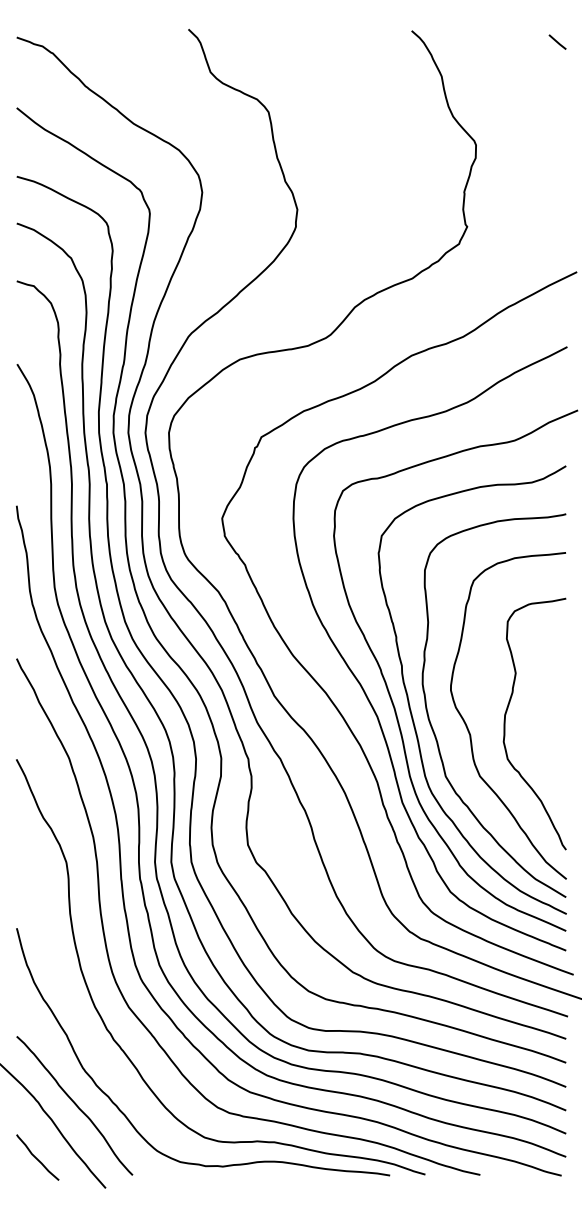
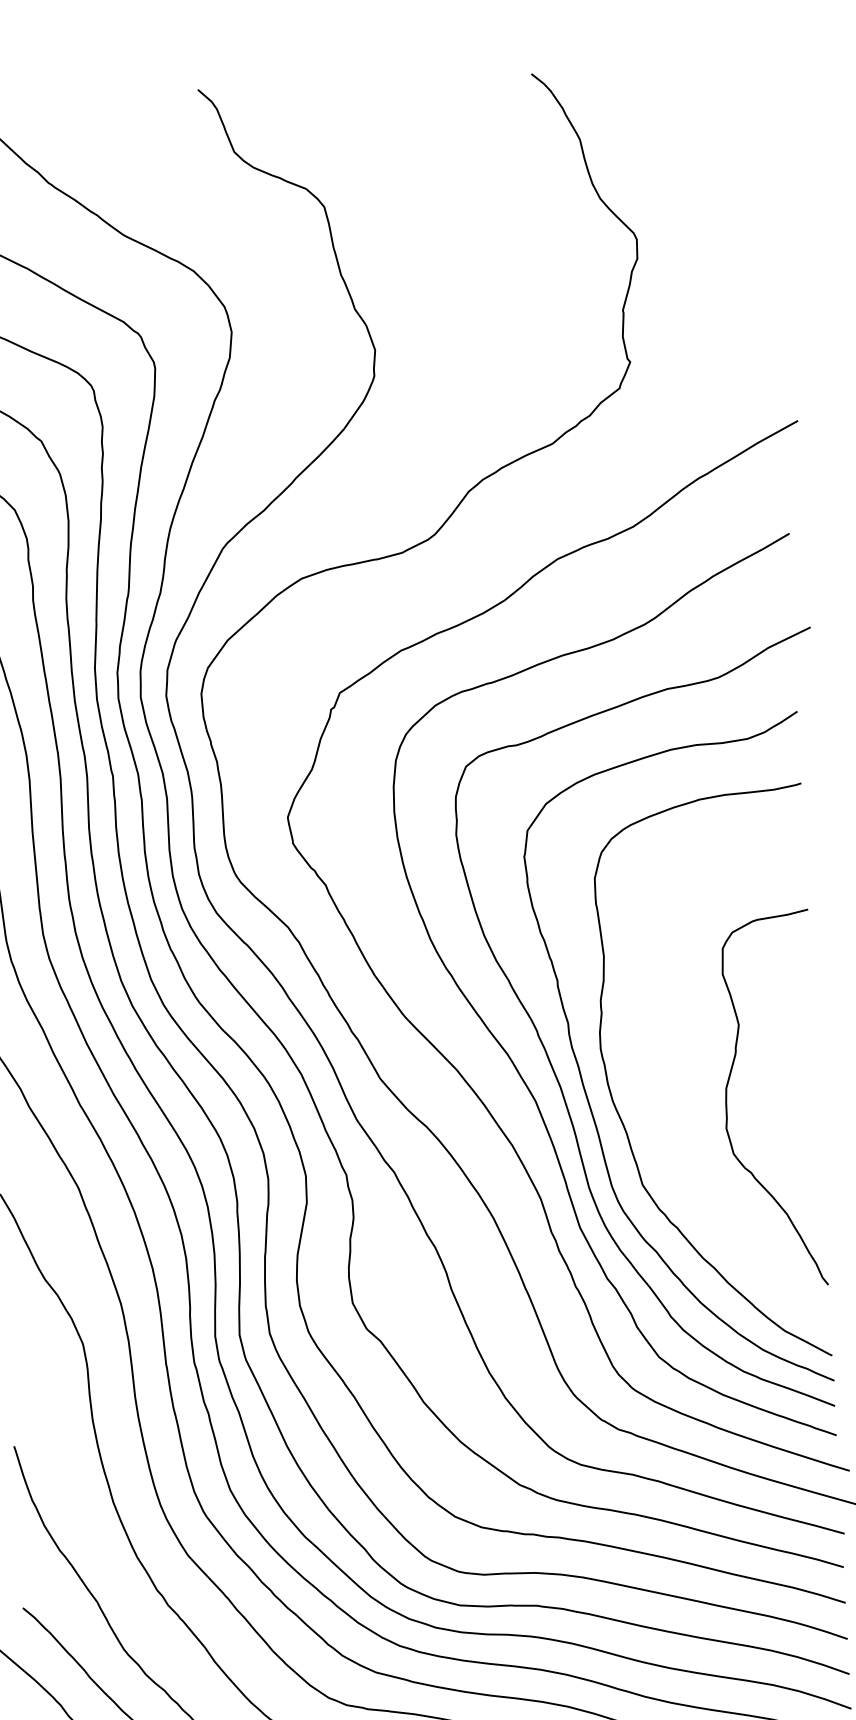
line: (557, 41) -> (750, 78), removed
curve: (470, 732) -> (676, 1117), removed

